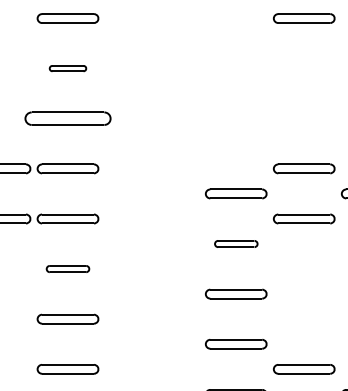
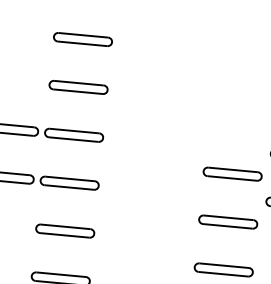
part: (67, 68) -> (82, 39), size x1.67
part: (67, 118) -> (78, 87), size x0.71
part: (236, 243) -> (228, 221), size x1.43
part: (67, 268) -> (64, 230), size x1.43

